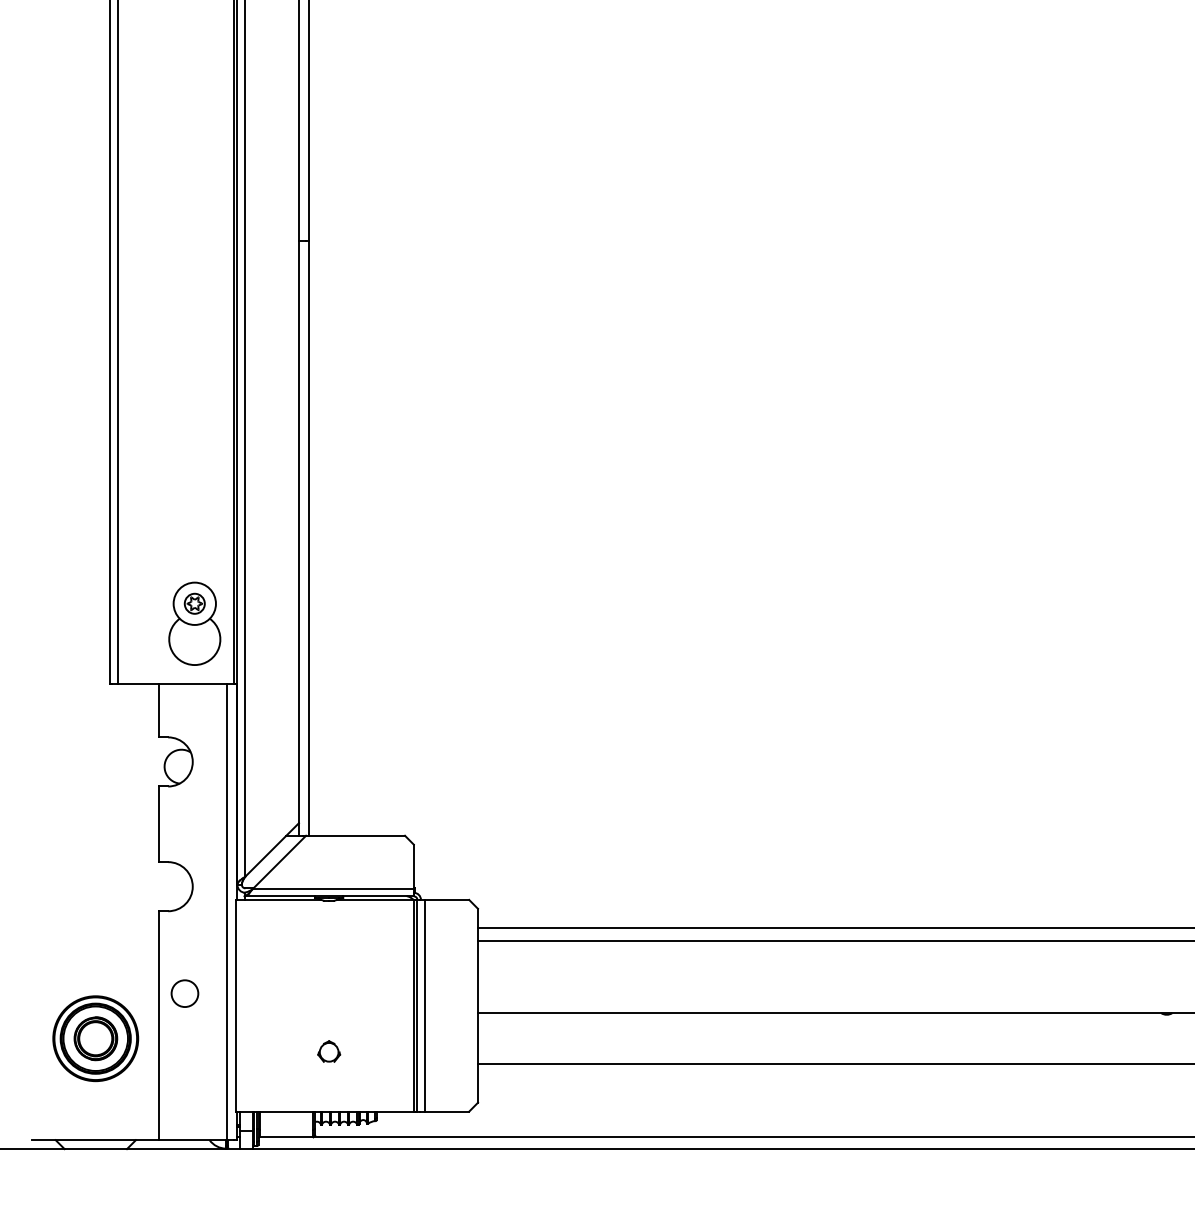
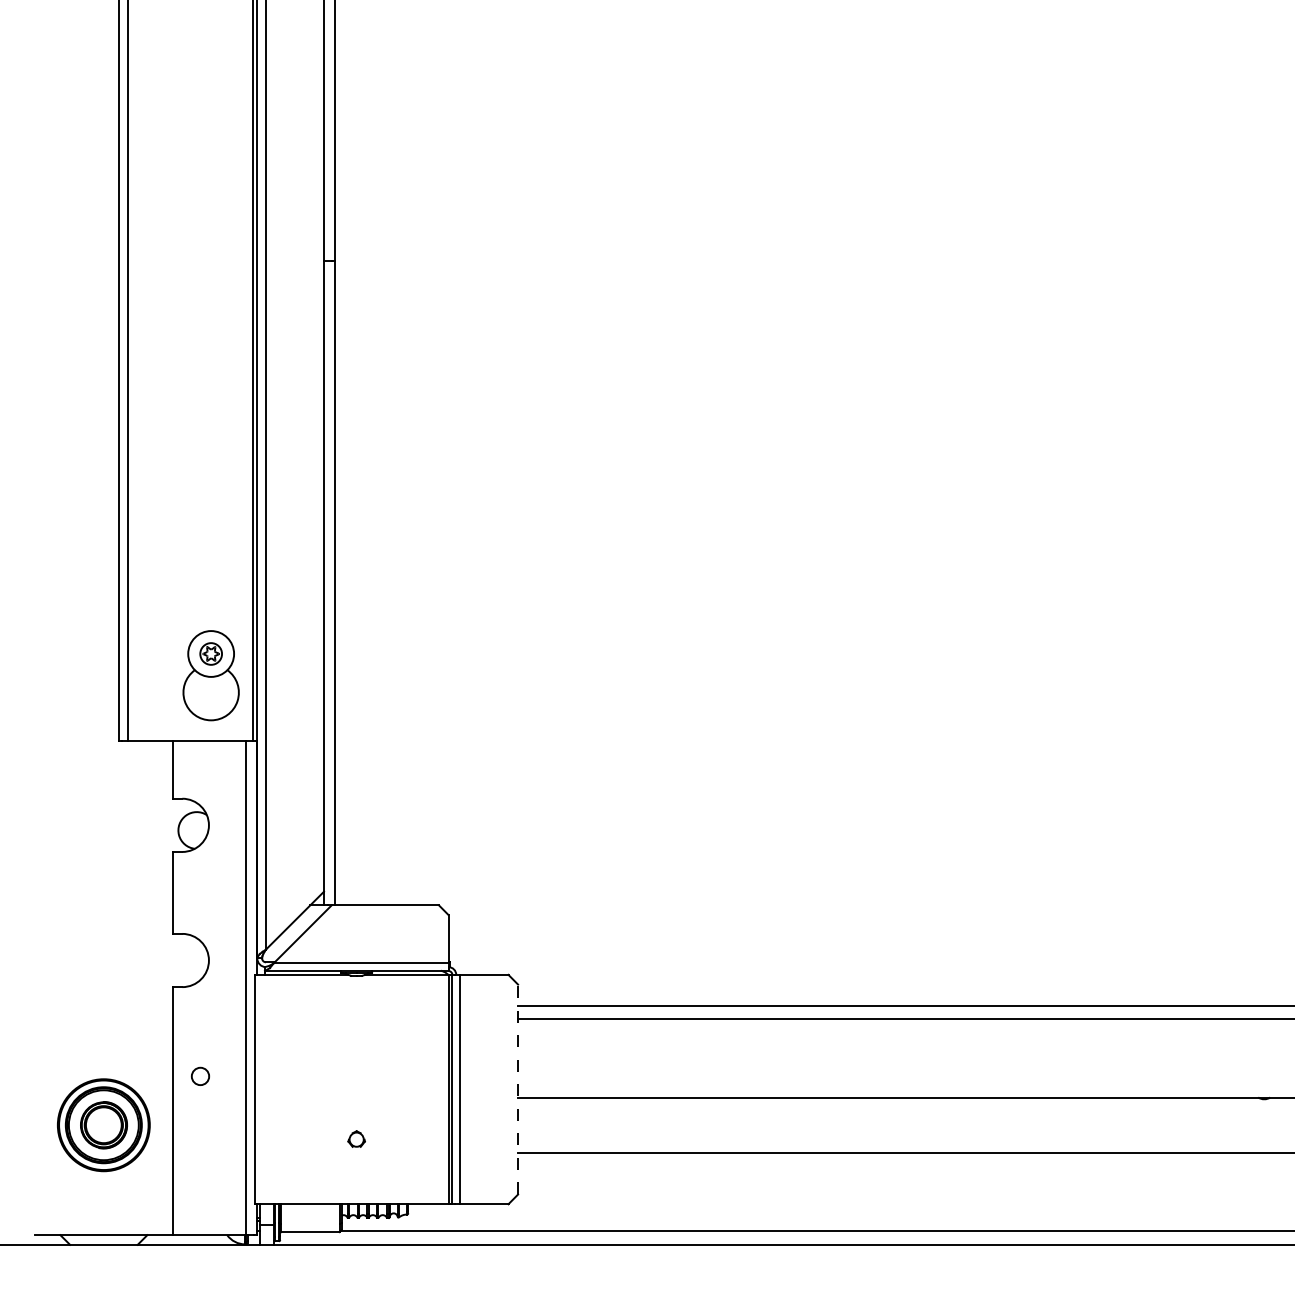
circle: (184, 993) -> (200, 1076), size x0.6
line: (478, 1005) -> (518, 1089), solid -> dashed
part: (328, 1050) -> (356, 1138), size x0.7

